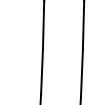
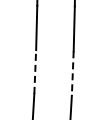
line: (42, 70) -> (35, 71), solid -> dashed
line: (81, 73) -> (72, 74), solid -> dashed

